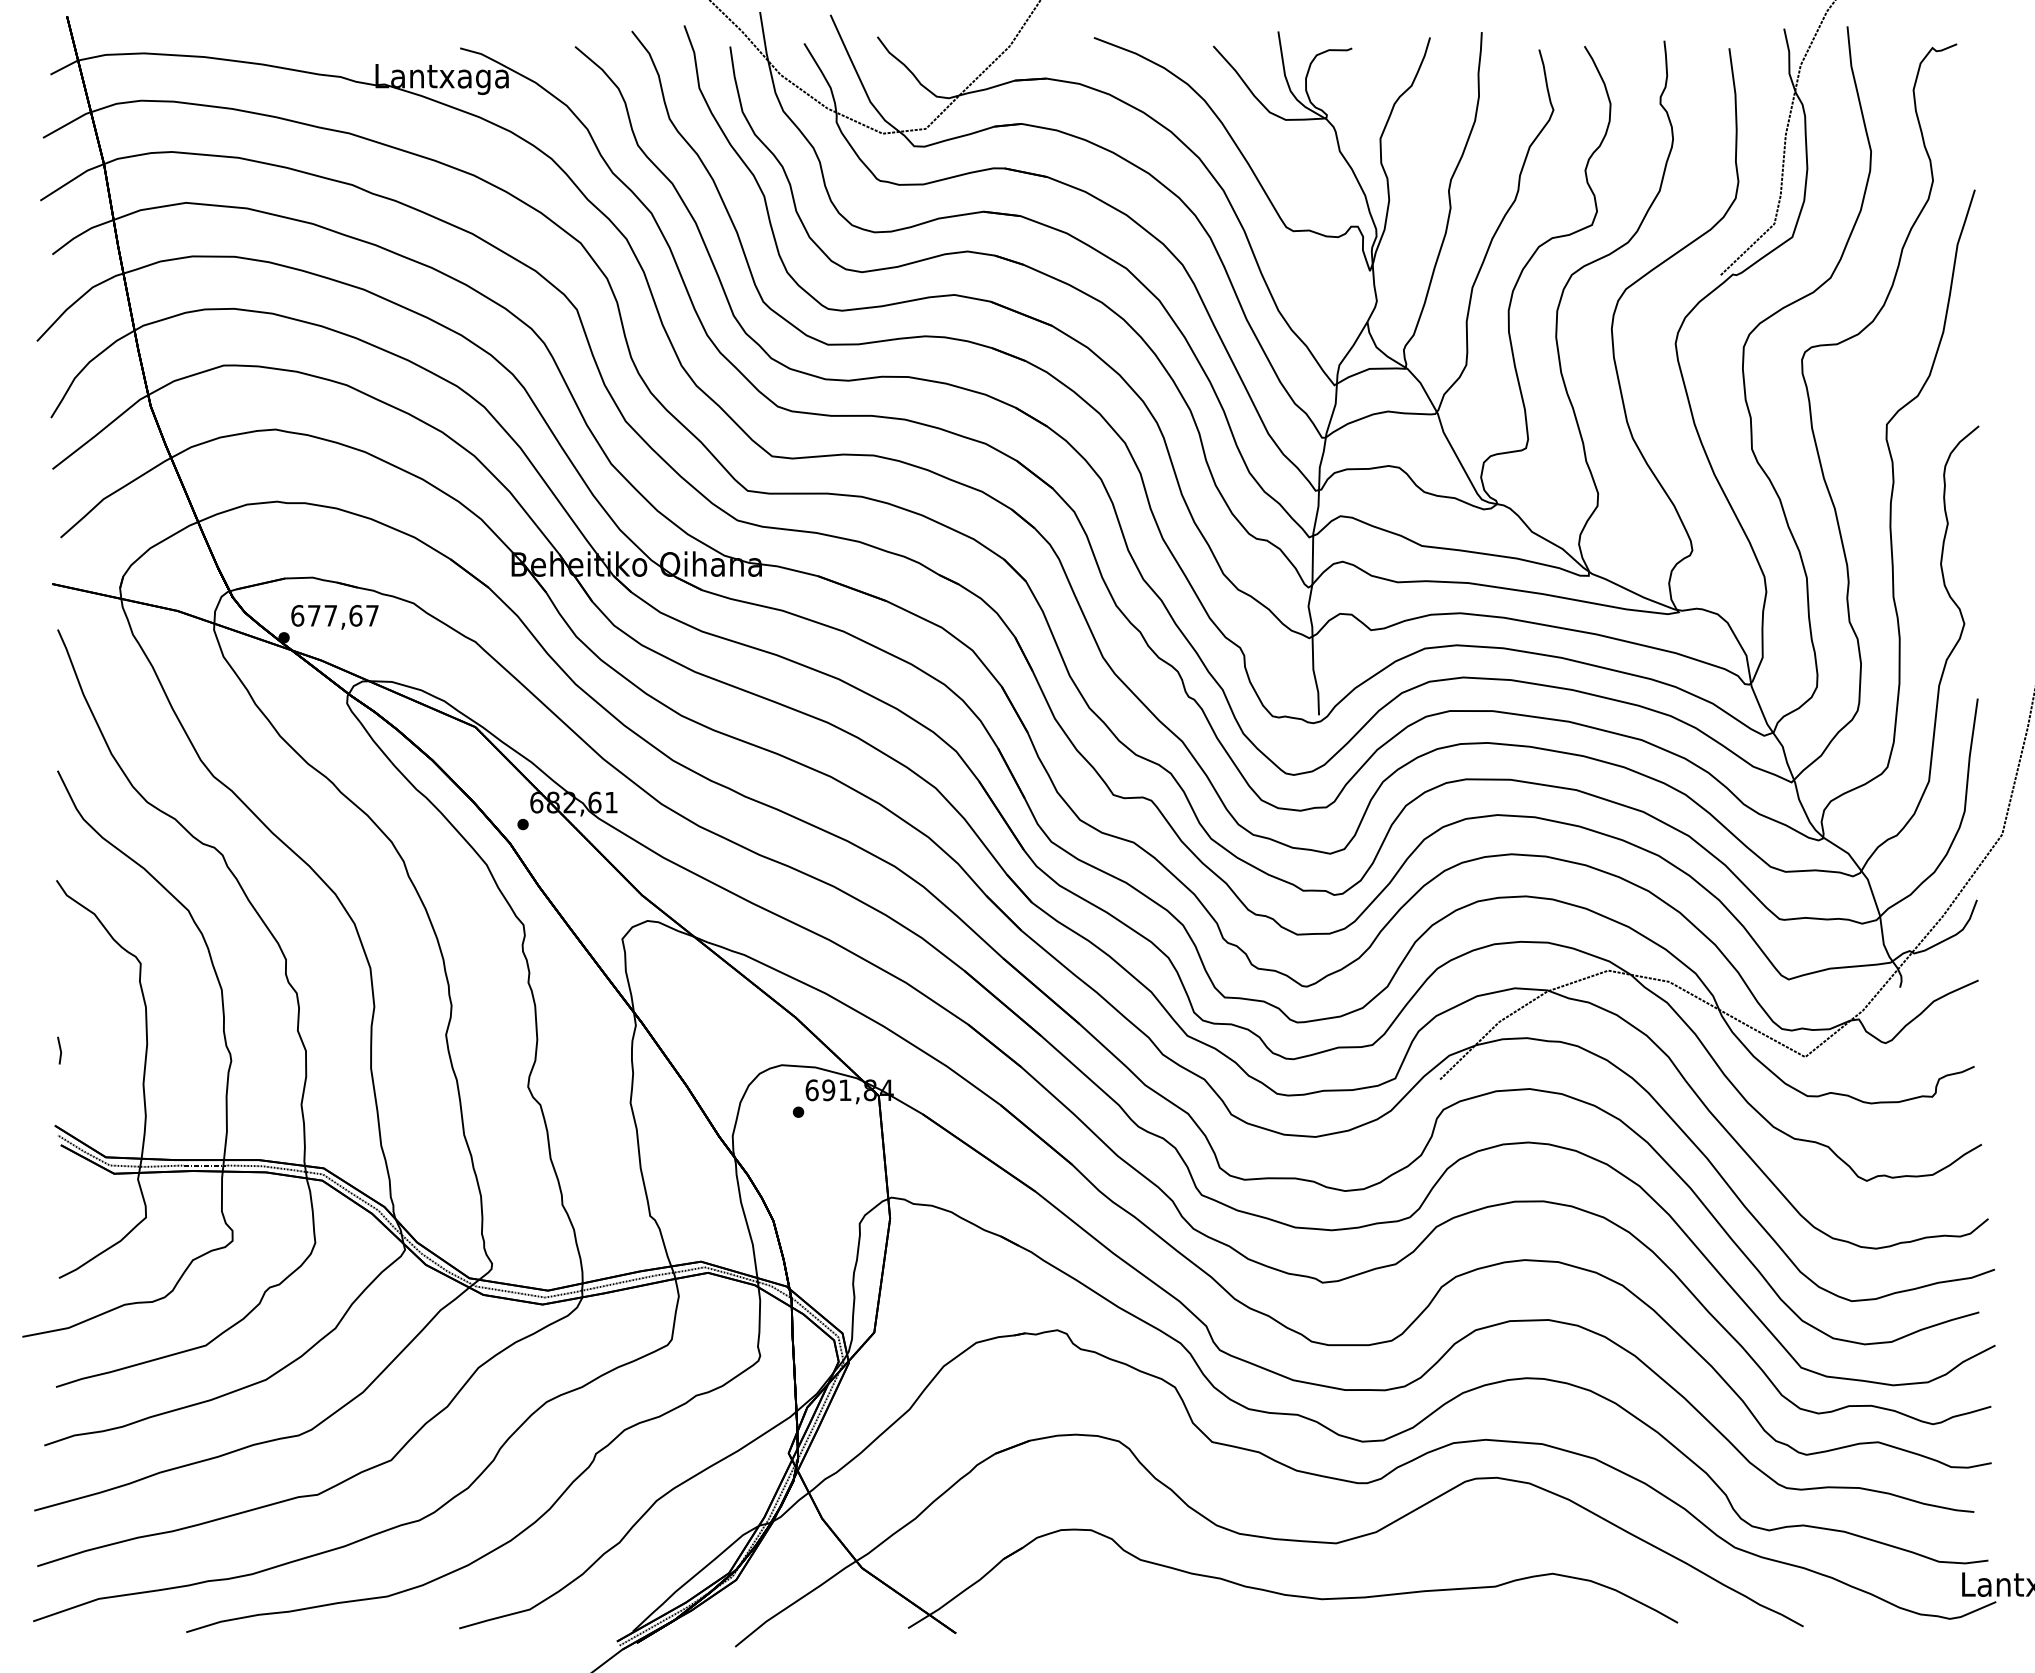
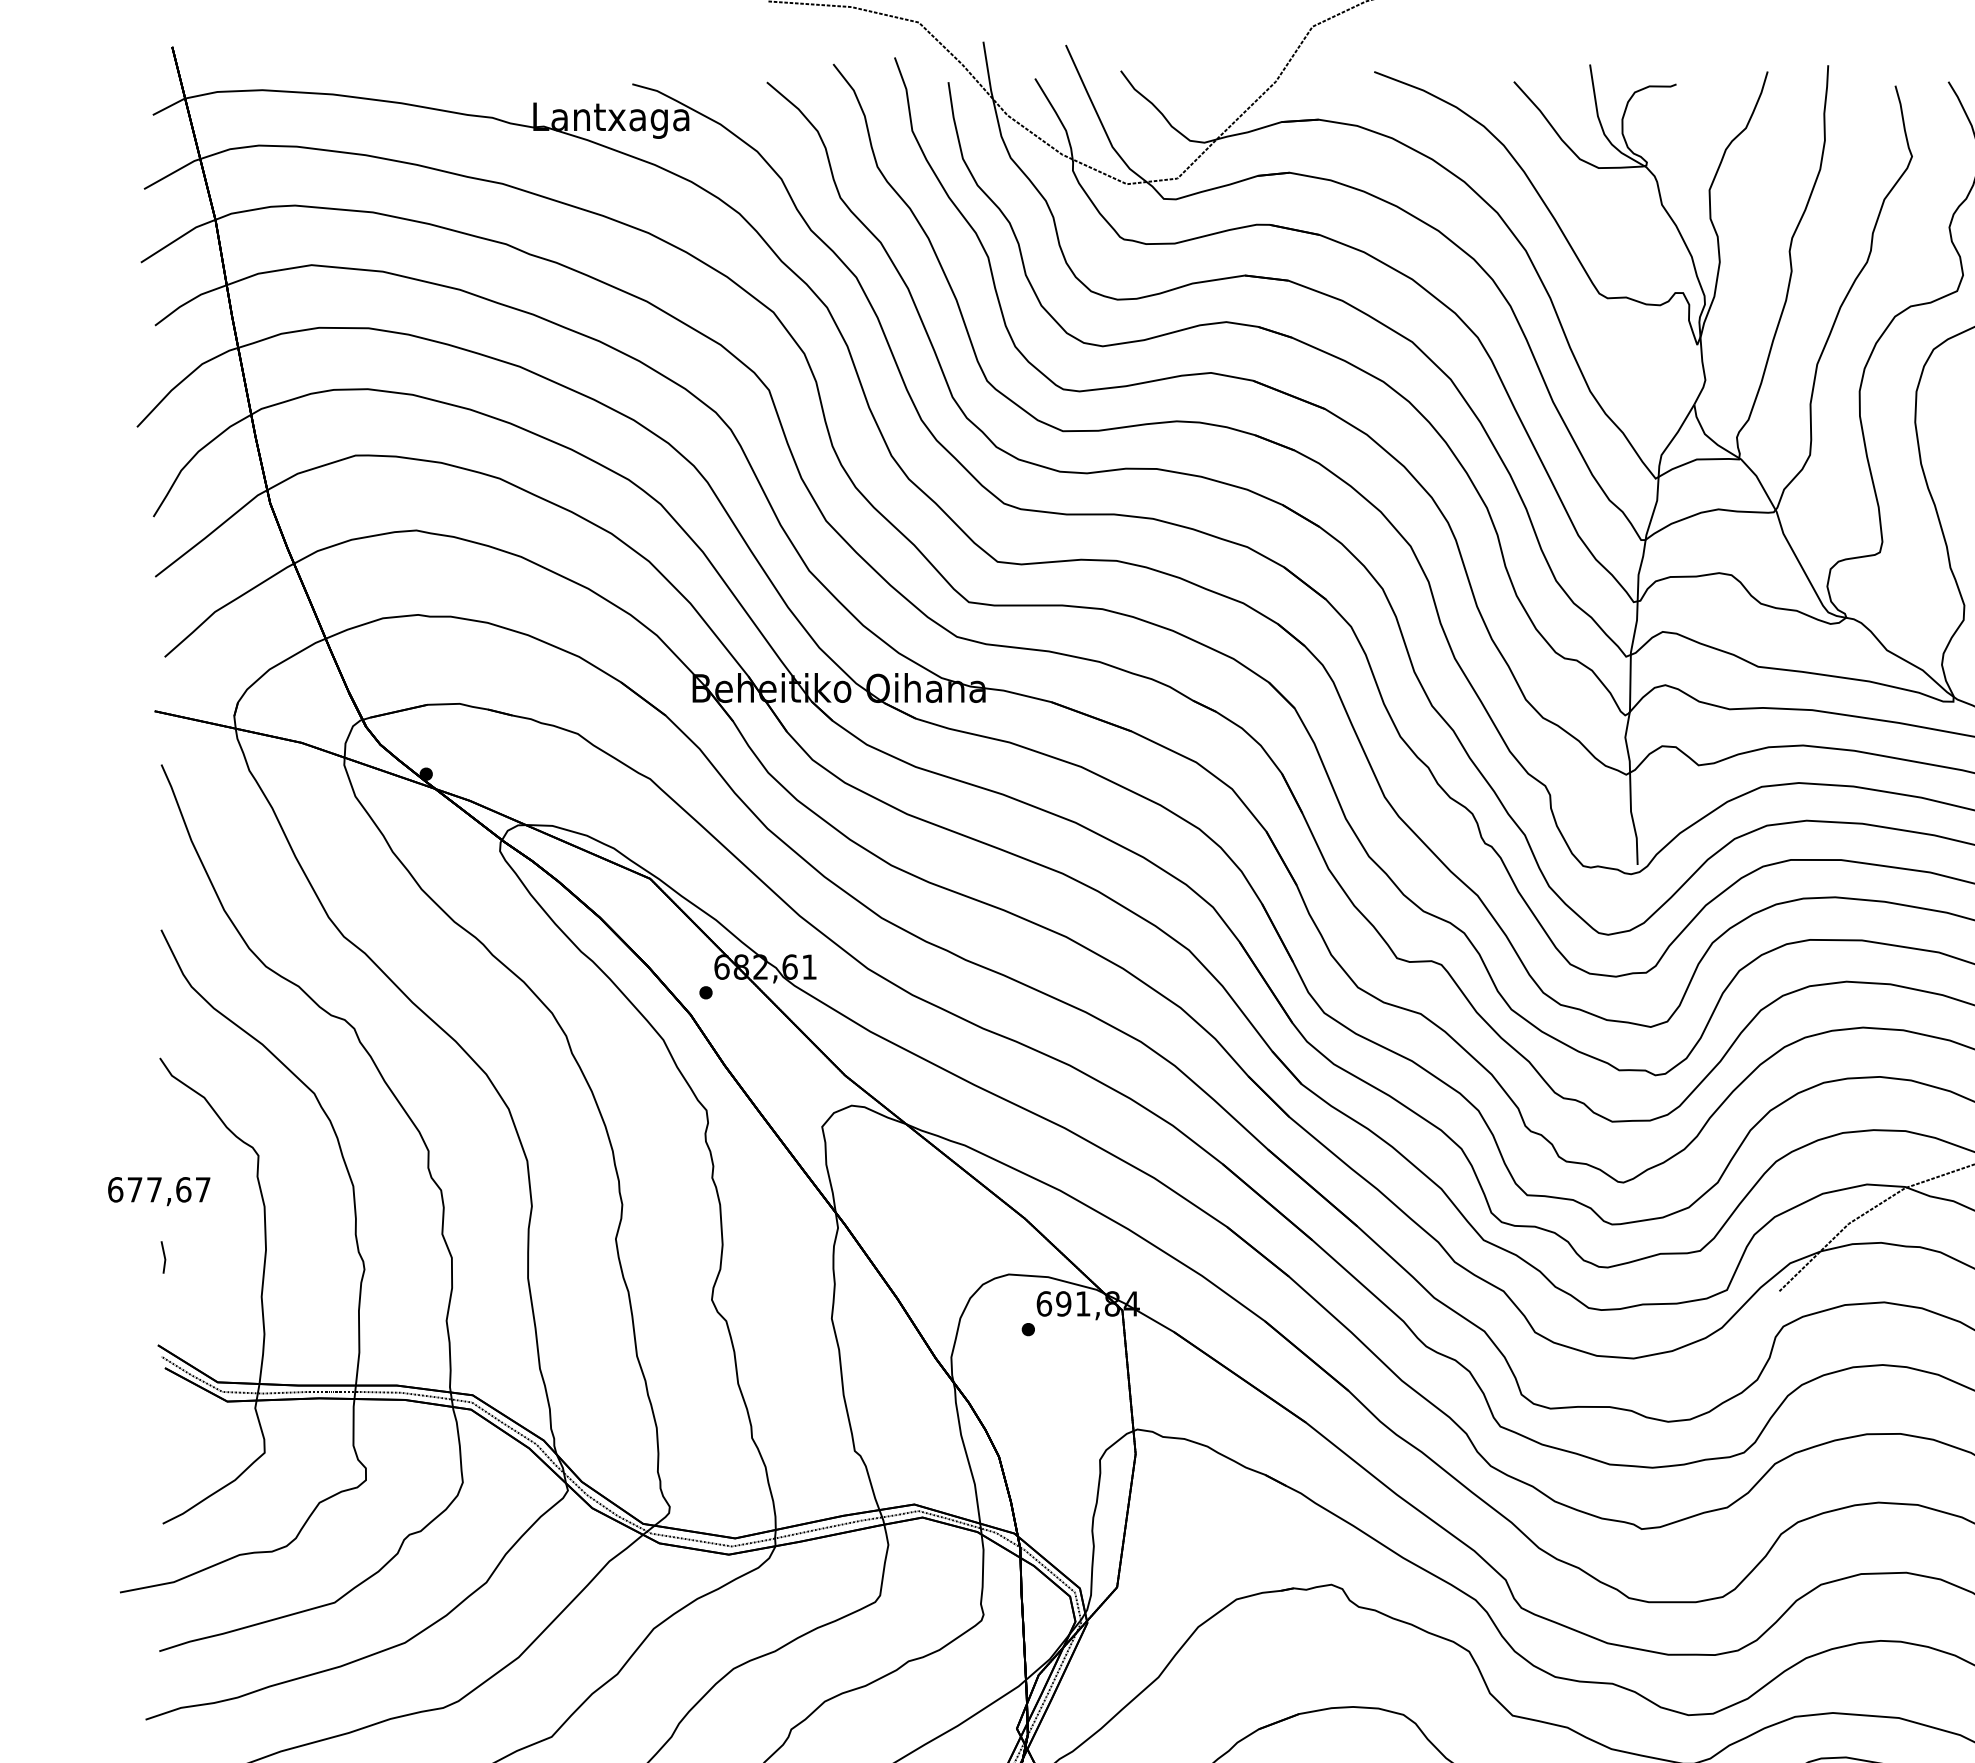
text: (334, 617) -> (158, 1191), moved

